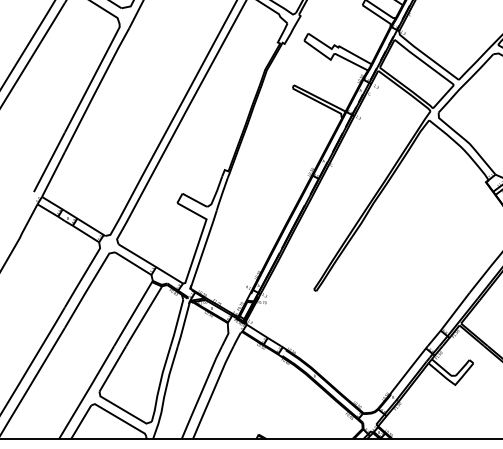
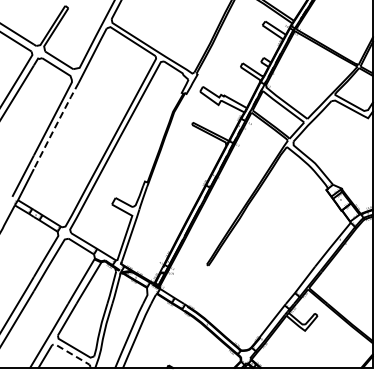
line: (95, 90) -> (55, 126), solid -> dashed
line: (119, 419) -> (71, 354), solid -> dashed

